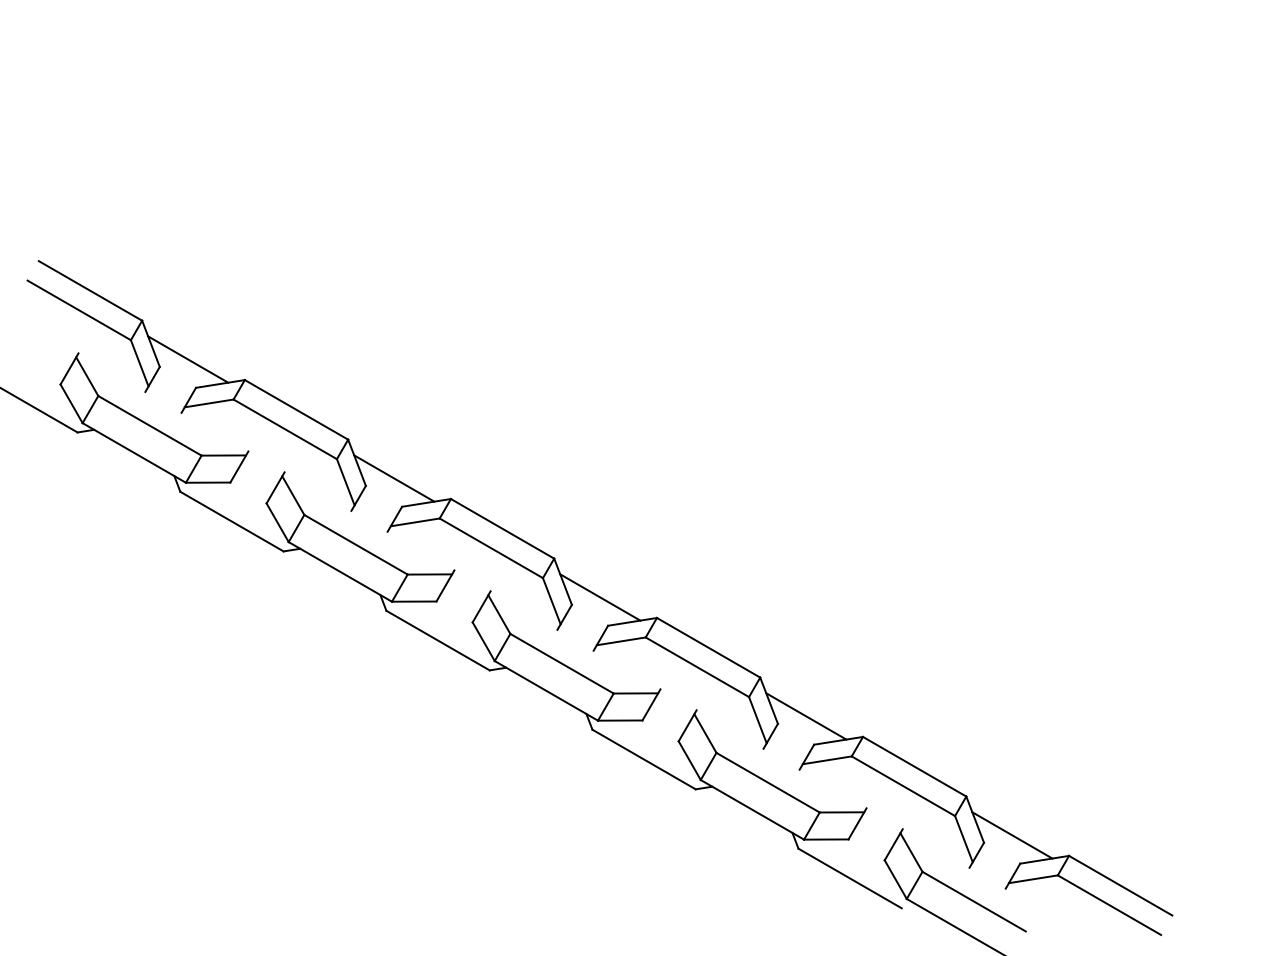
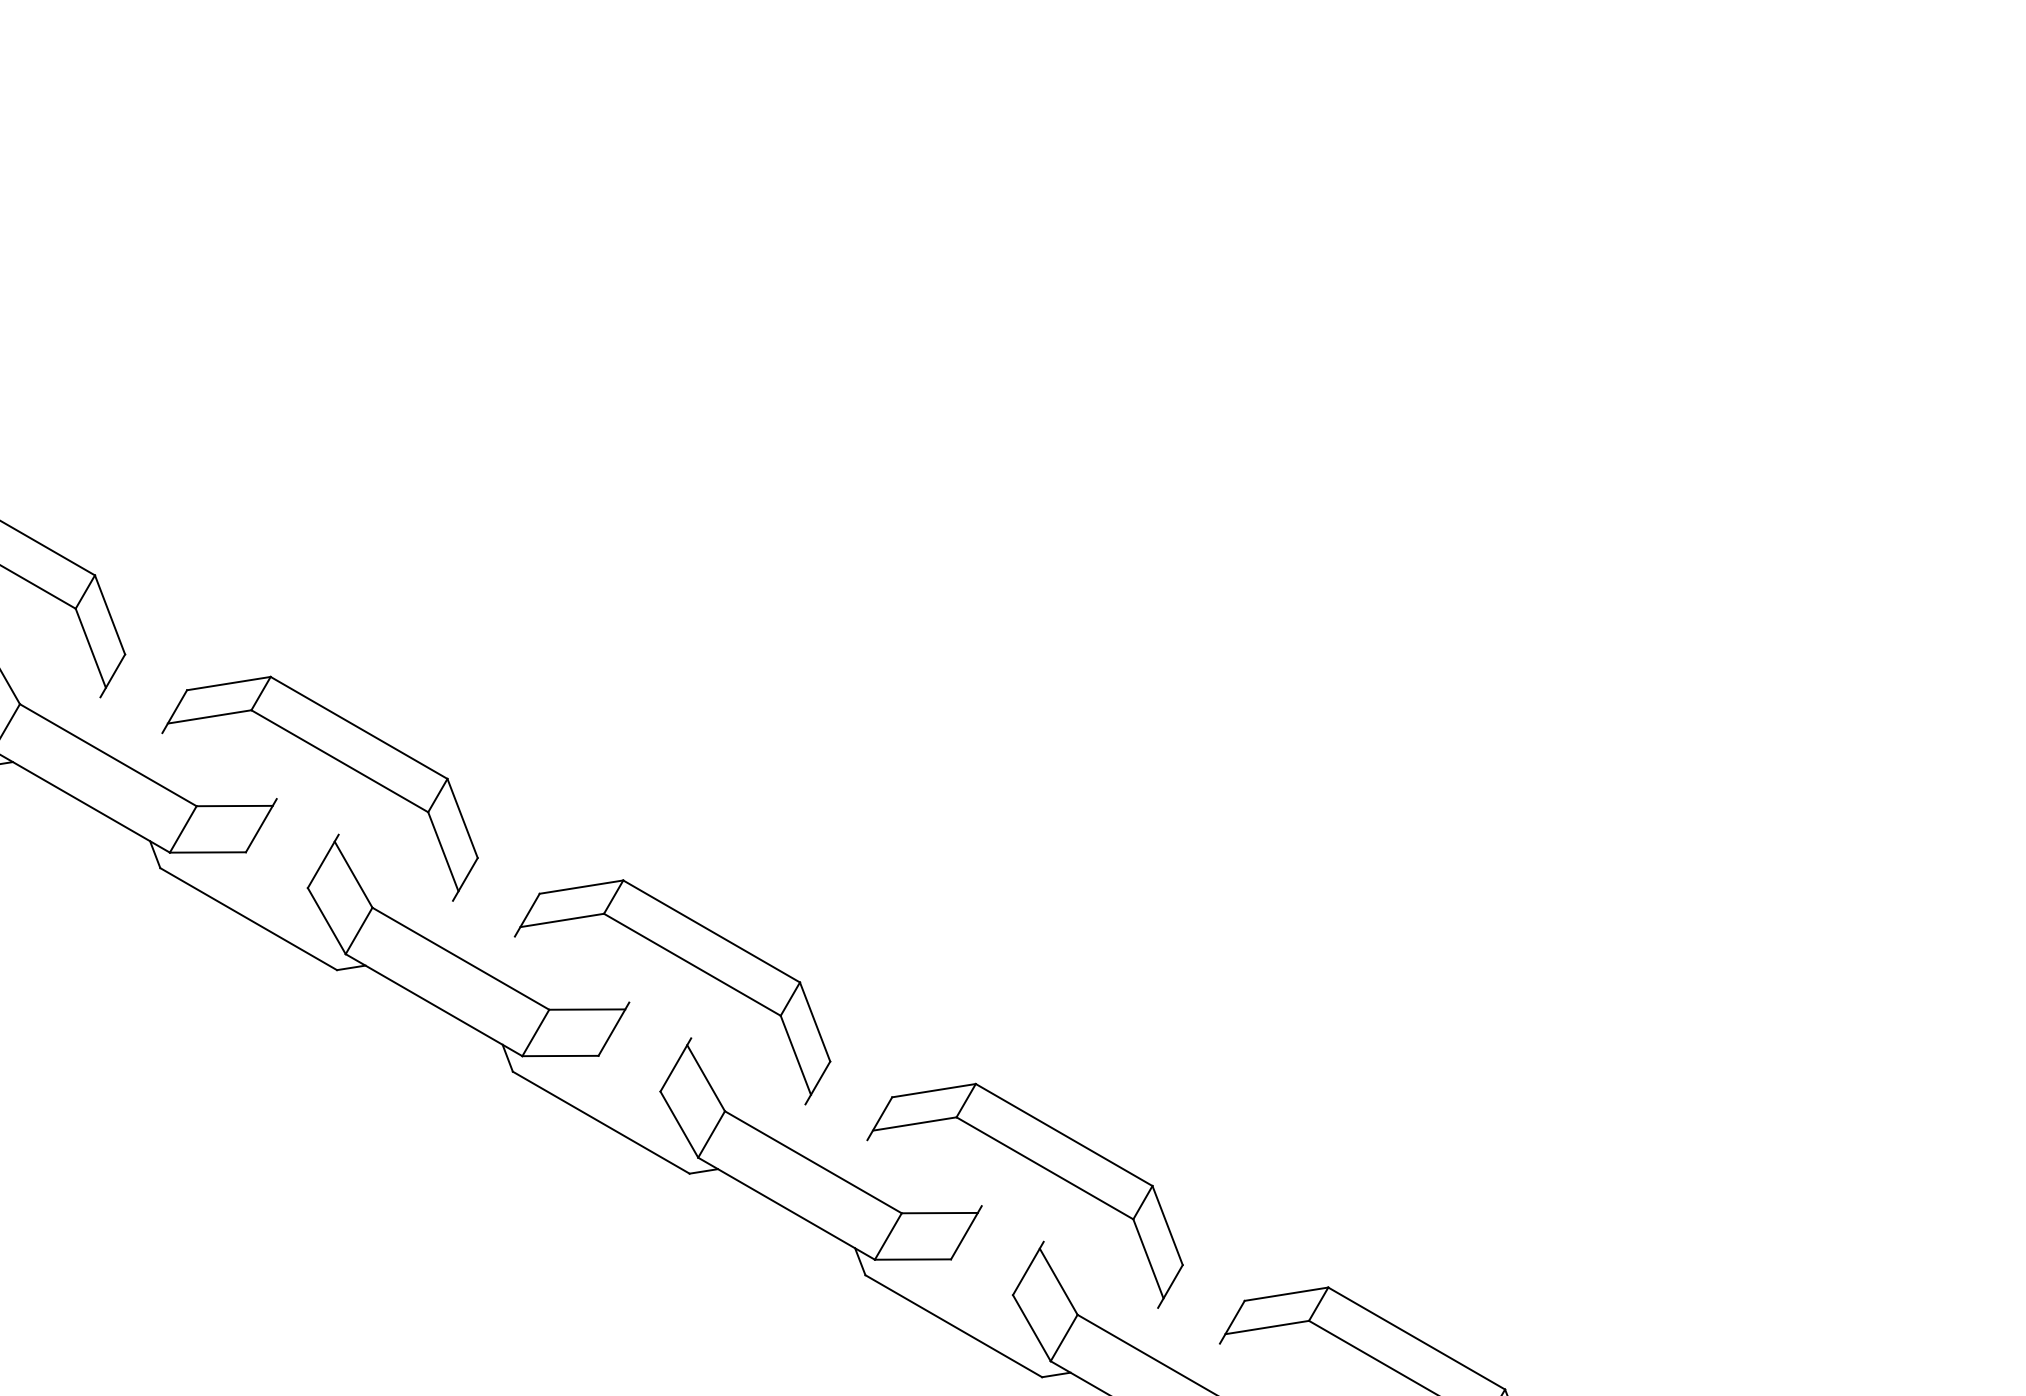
line: (188, 359) -> (174, 641), removed
line: (394, 478) -> (526, 845), removed
line: (600, 597) -> (879, 1048), removed
line: (806, 716) -> (1231, 1252), removed

